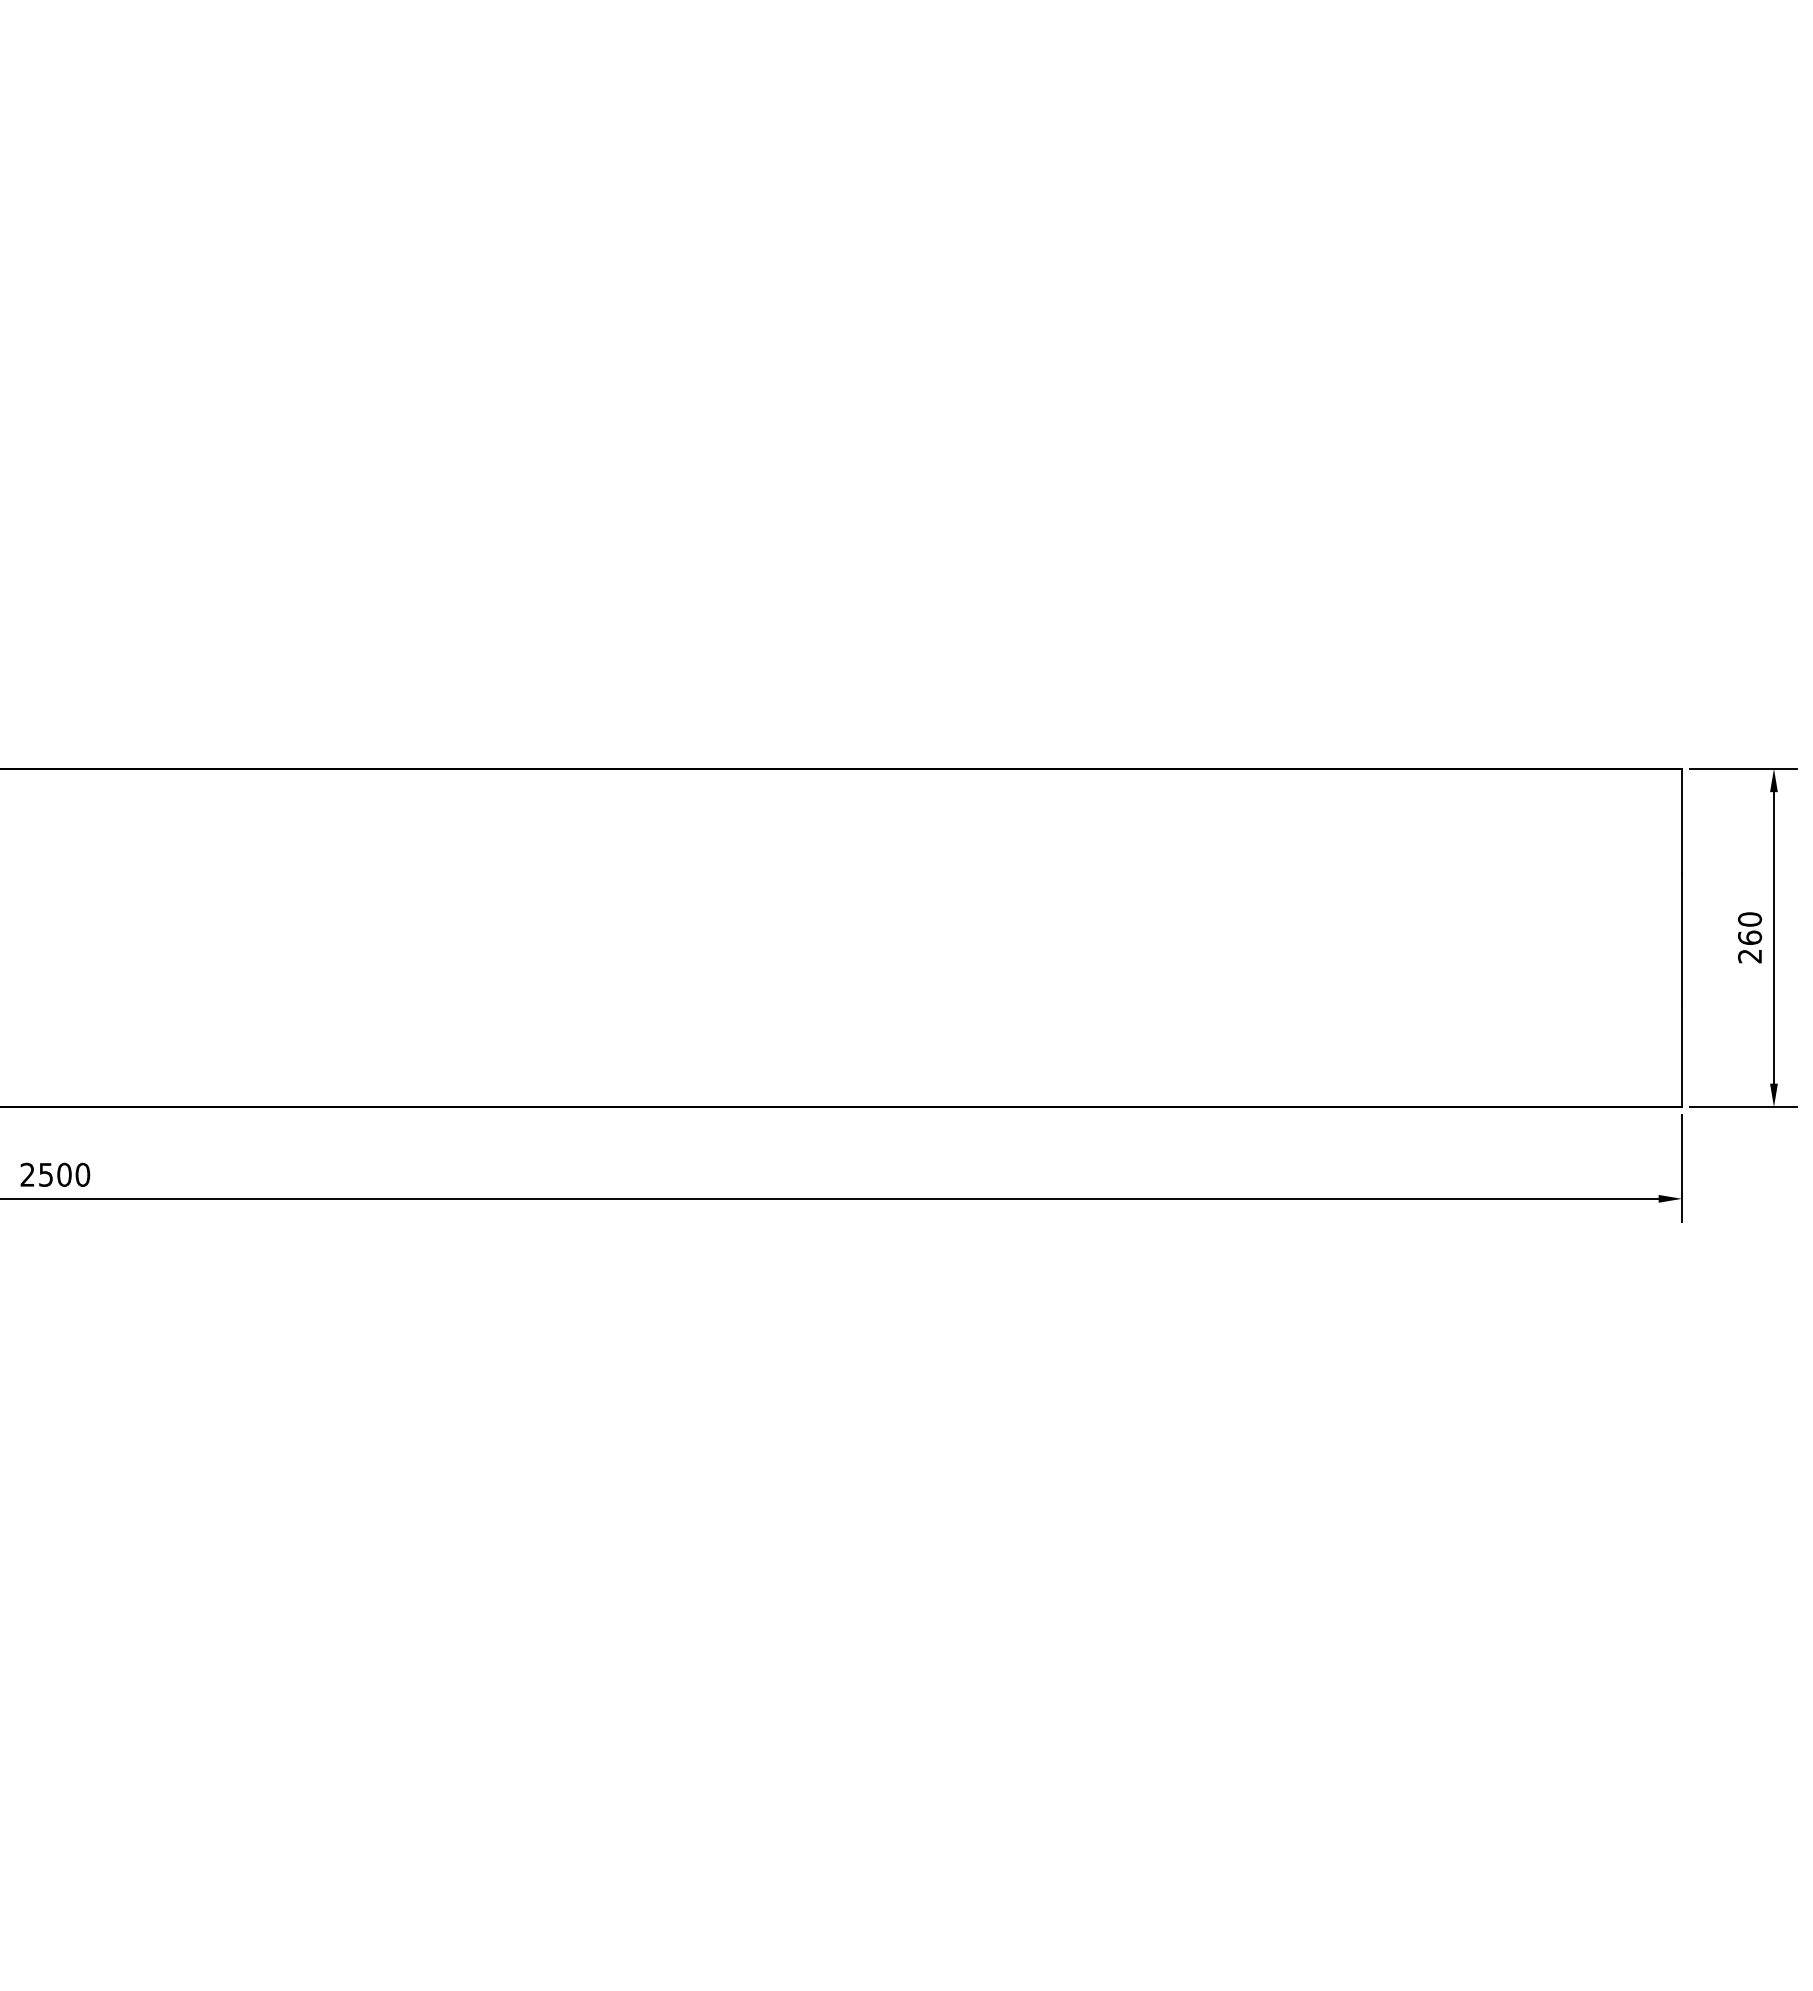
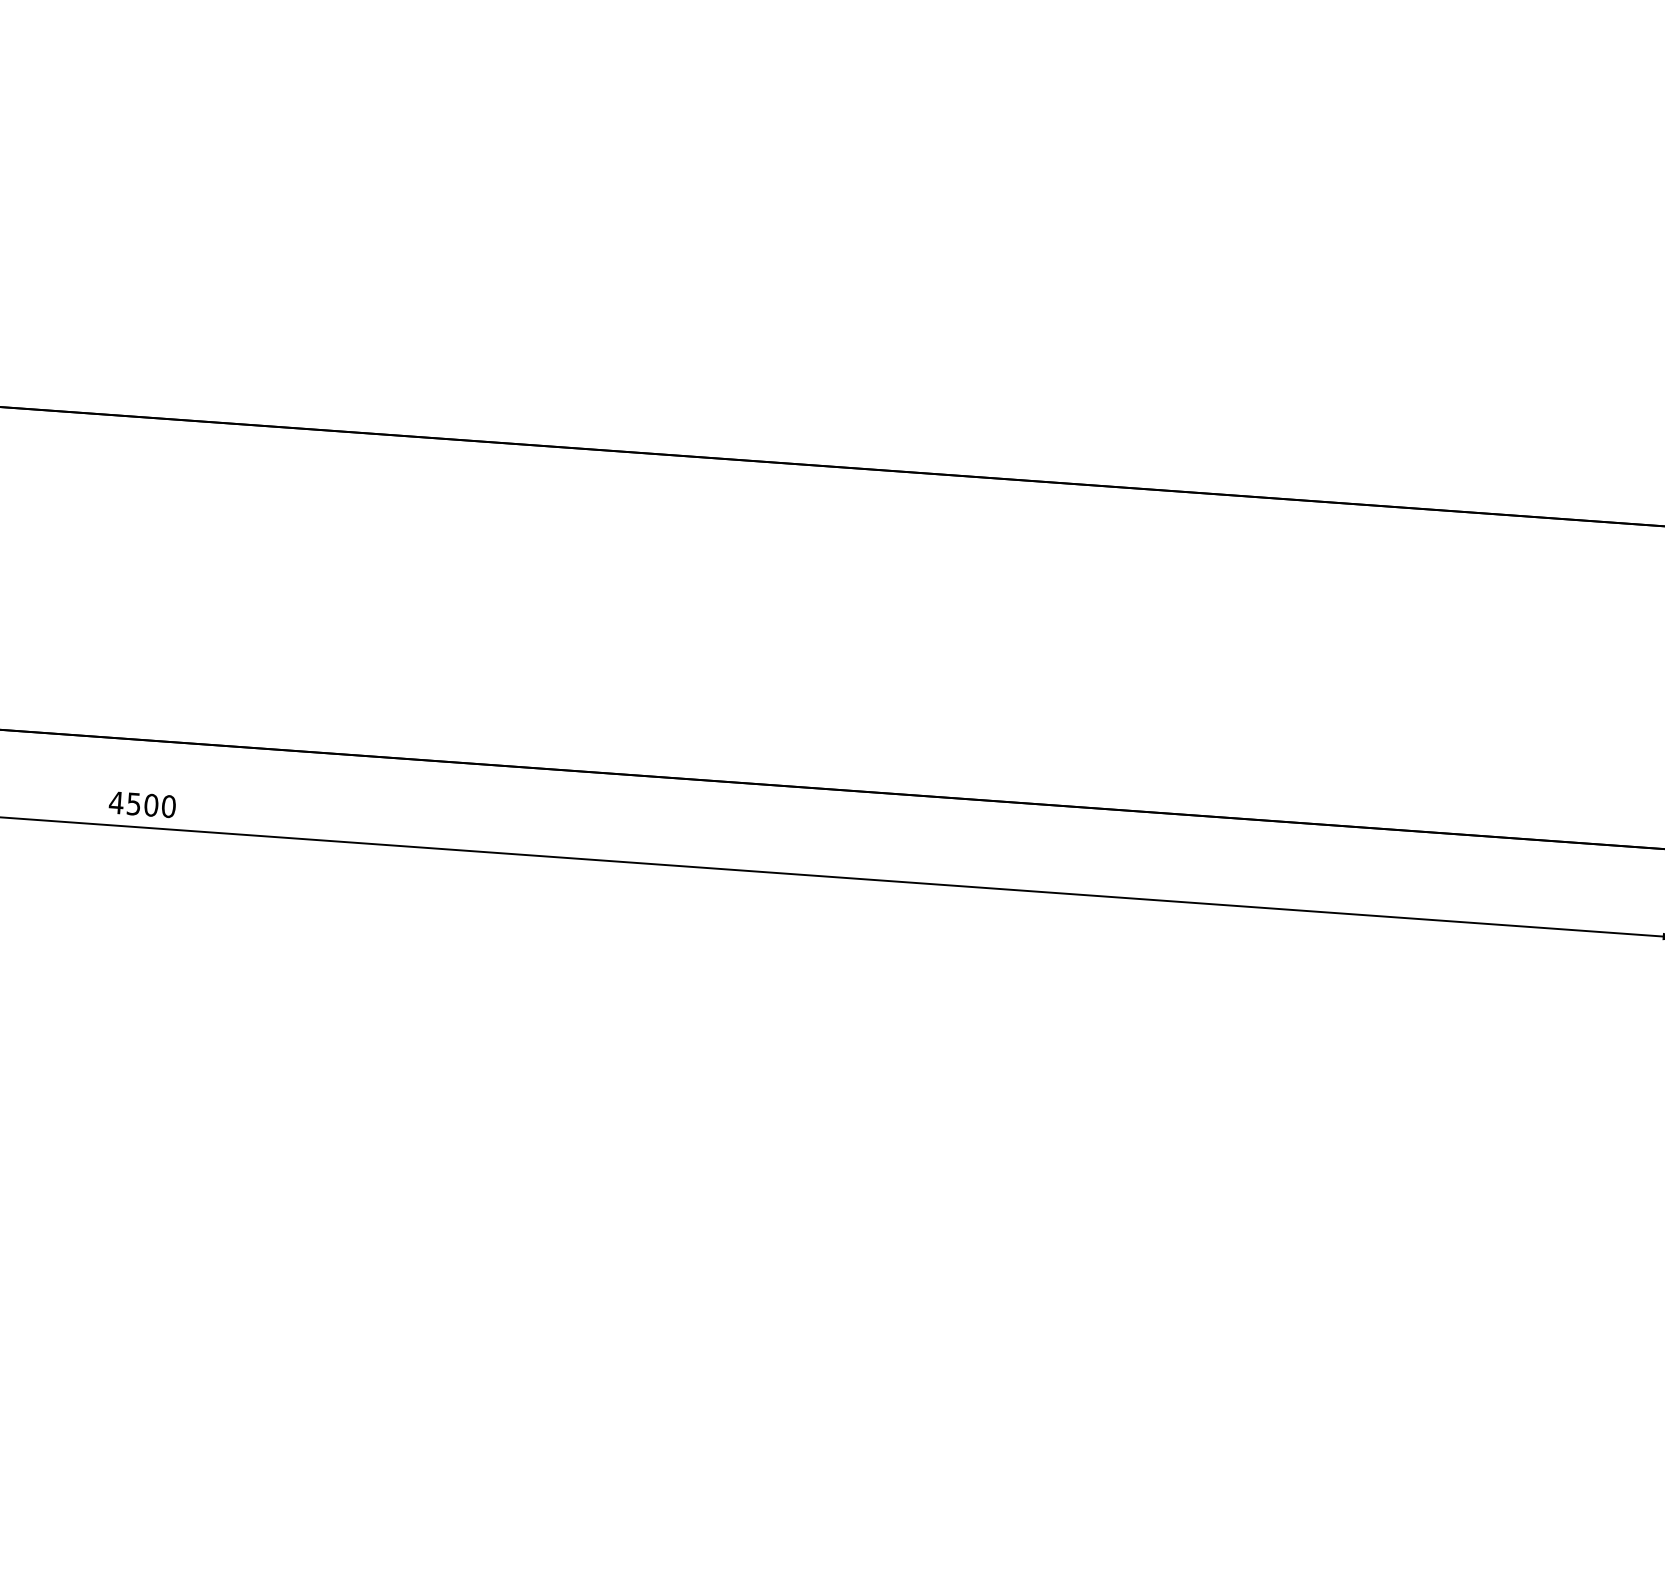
text: (27, 1174) -> (116, 802), 2500 -> 4500

